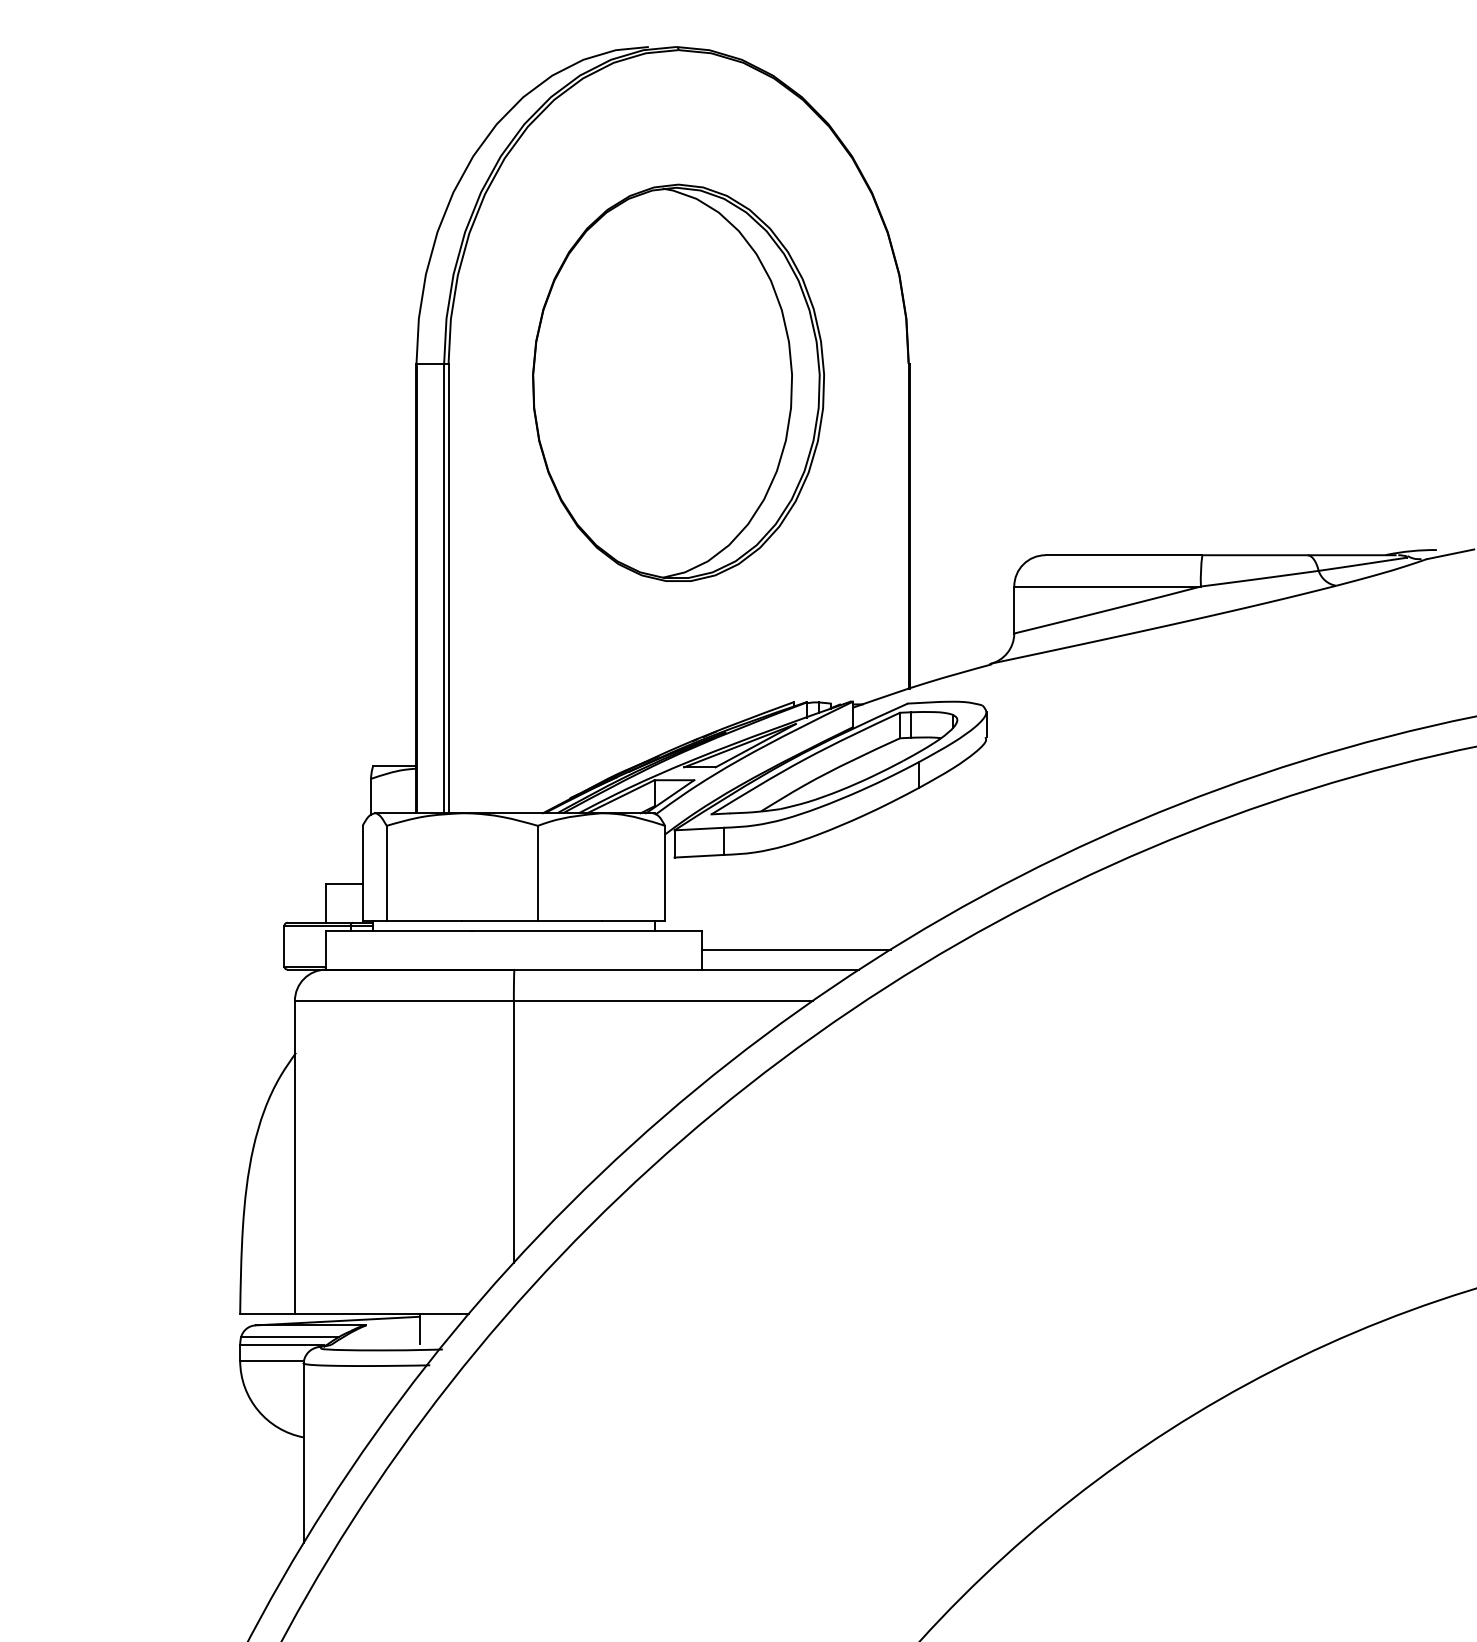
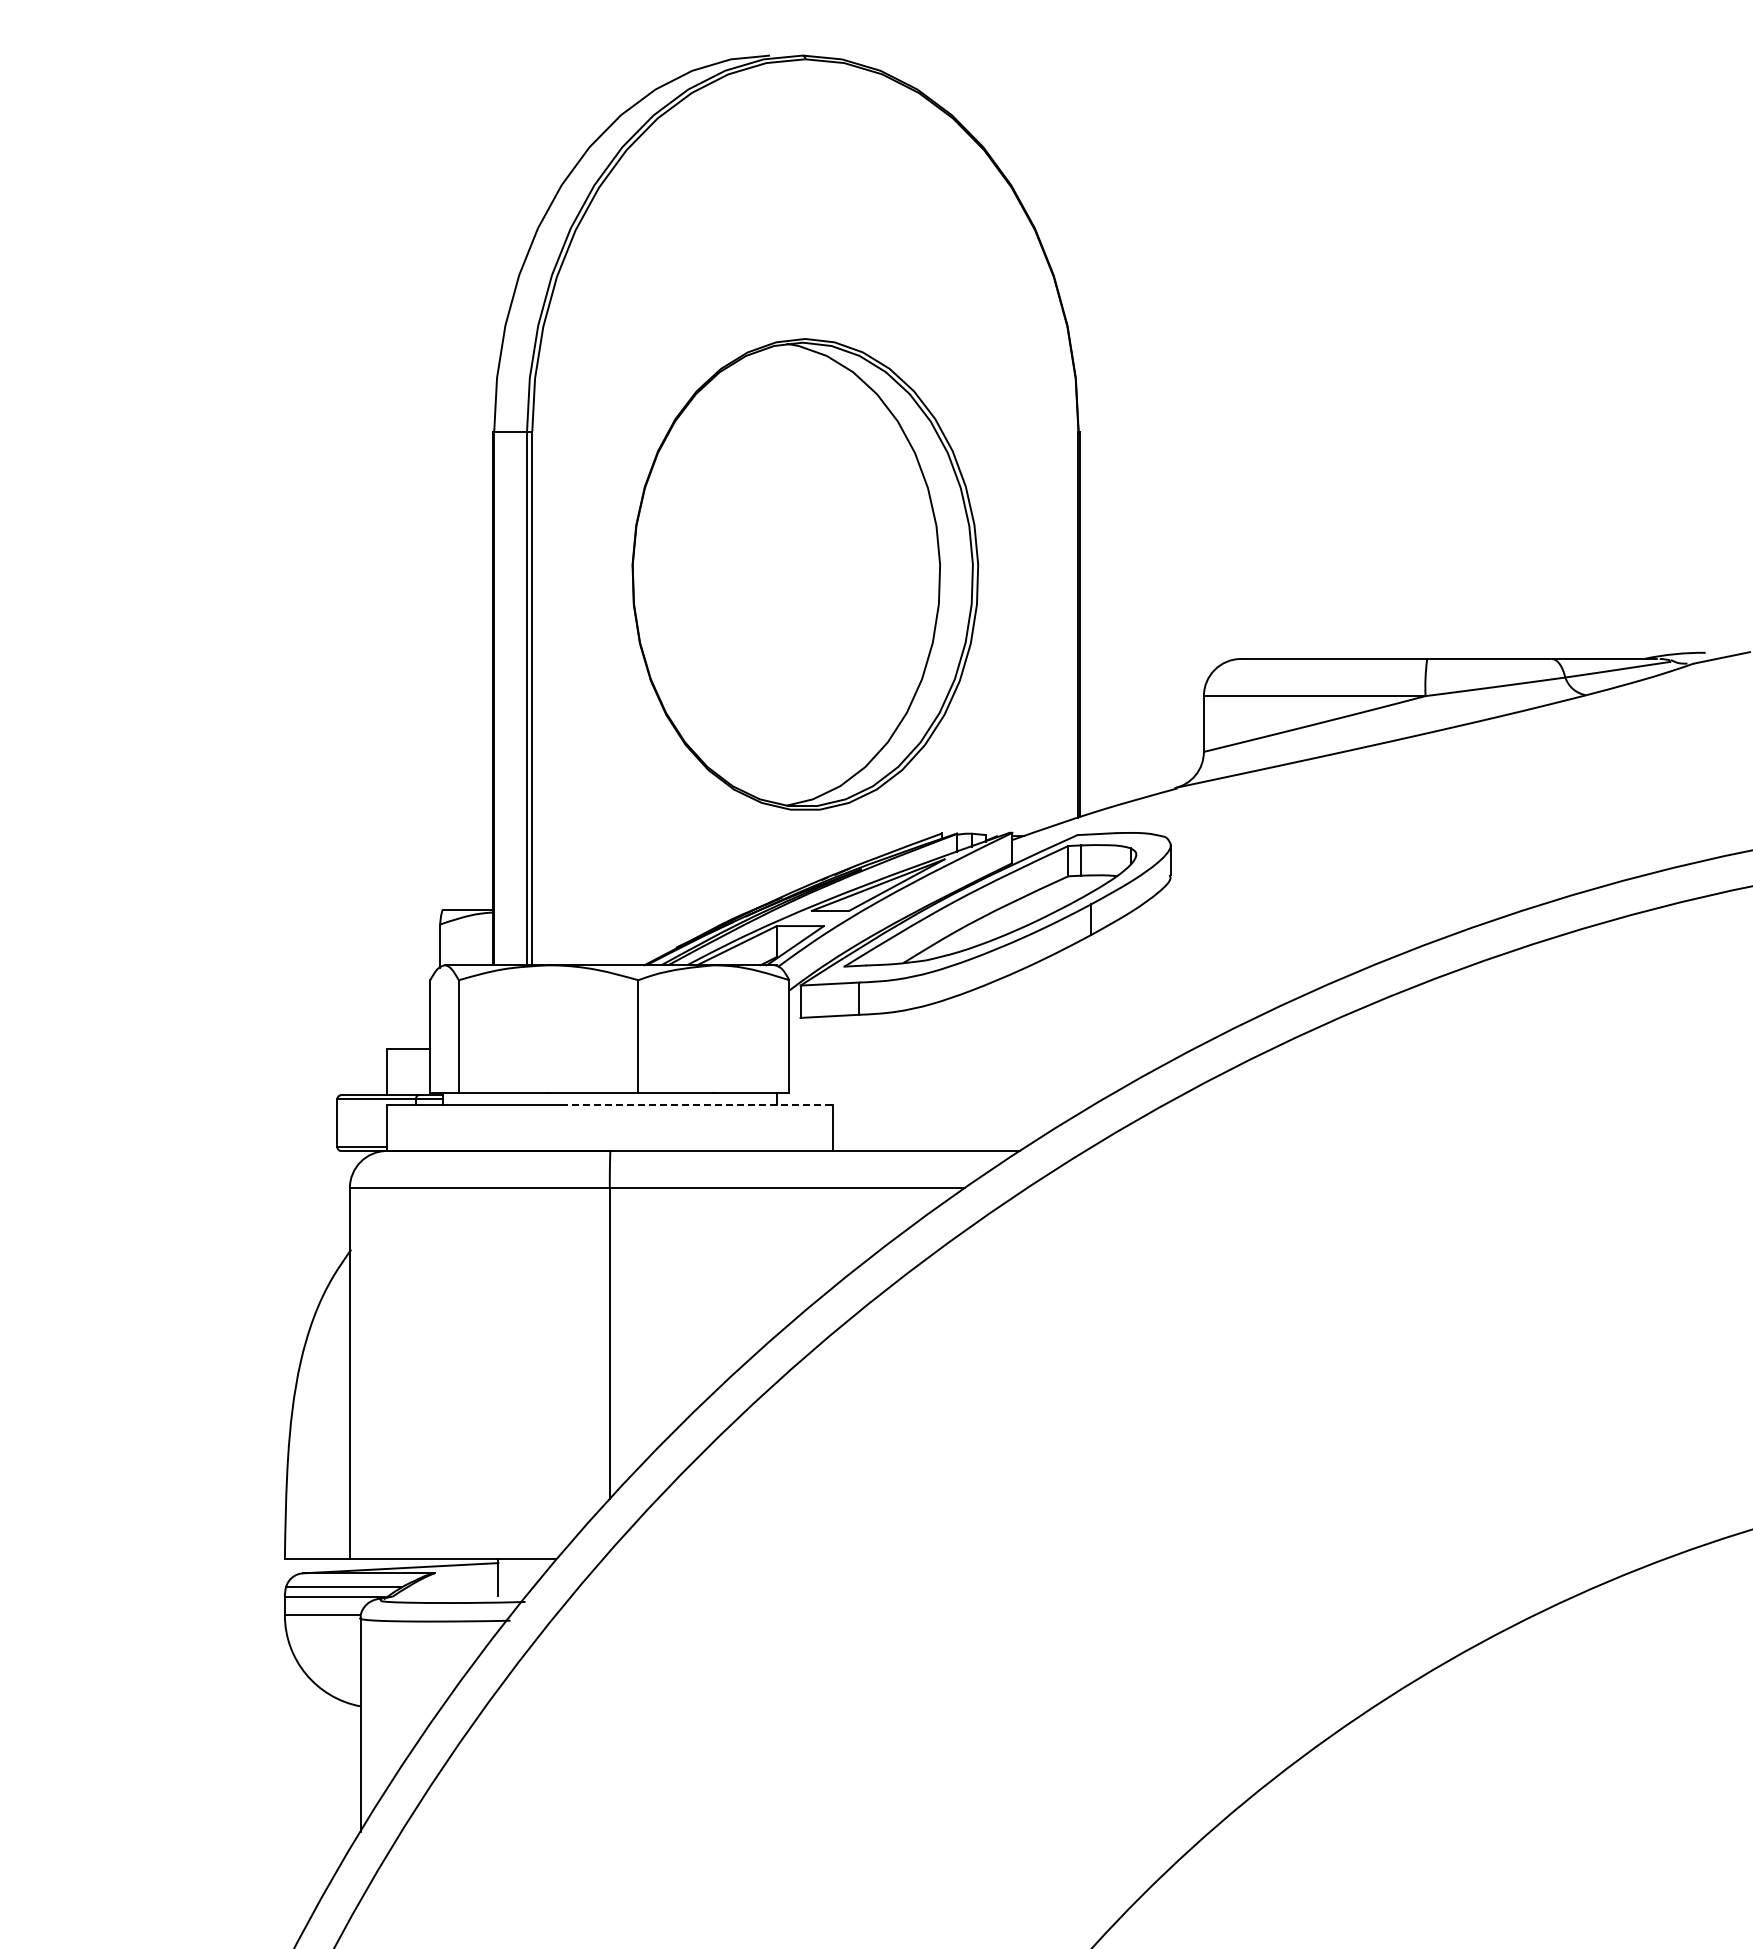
part: (678, 383) -> (805, 574), moved
line: (586, 930) -> (696, 1104), solid -> dashed
line: (795, 949) -> (944, 1127), removed

